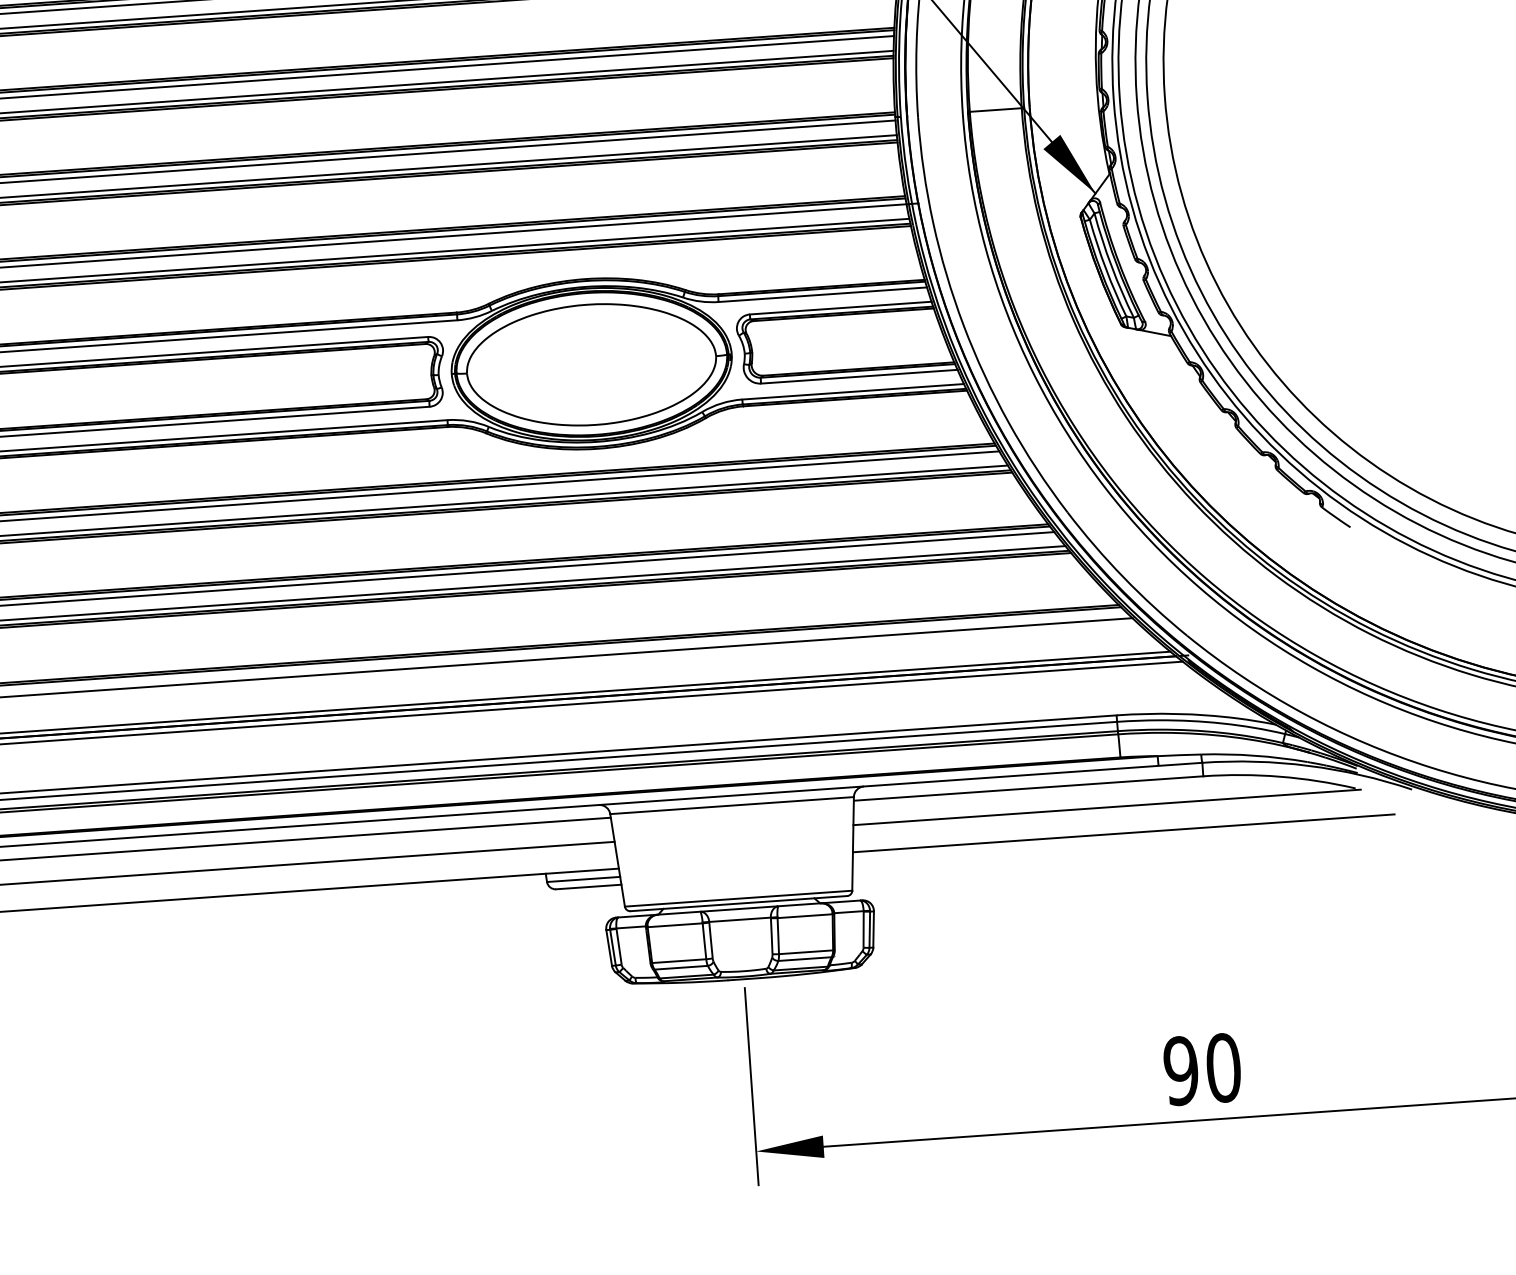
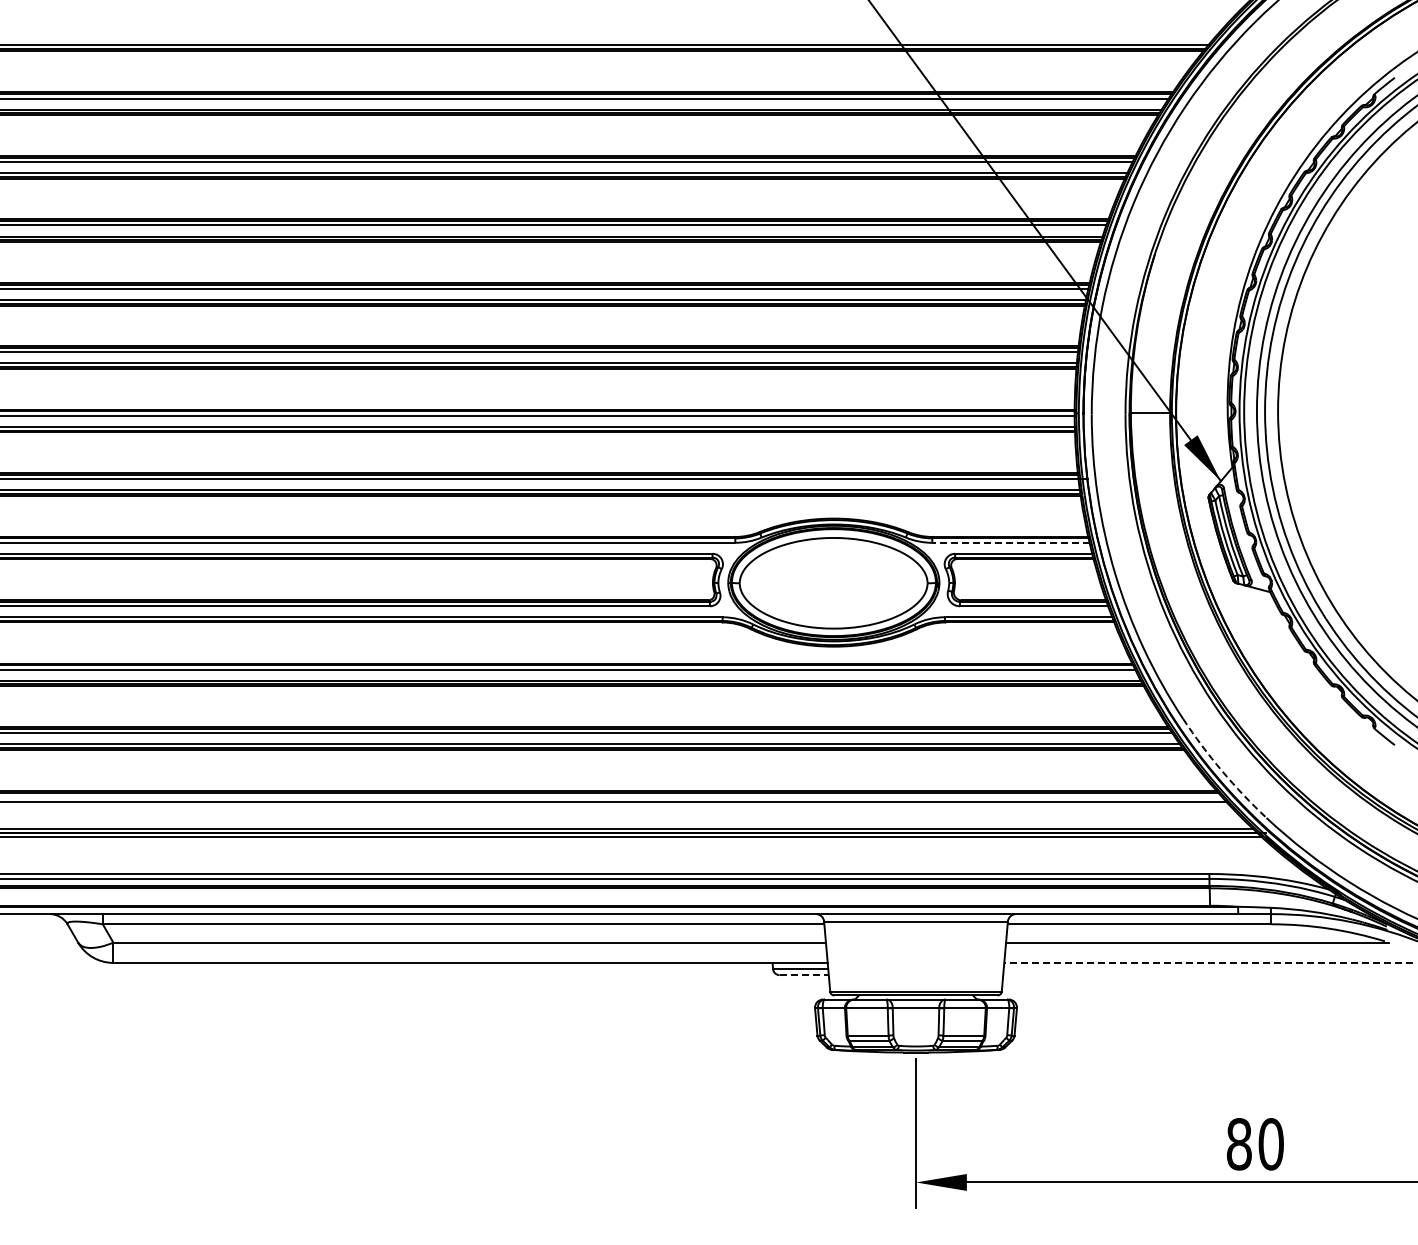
line: (822, 294) -> (1010, 542), solid -> dashed
arc: (1123, 577) -> (1221, 770), solid -> dashed
line: (1123, 832) -> (1208, 962), solid -> dashed
line: (589, 887) -> (804, 975), solid -> dashed
text: (1180, 1071) -> (1238, 1144), 90 -> 80

